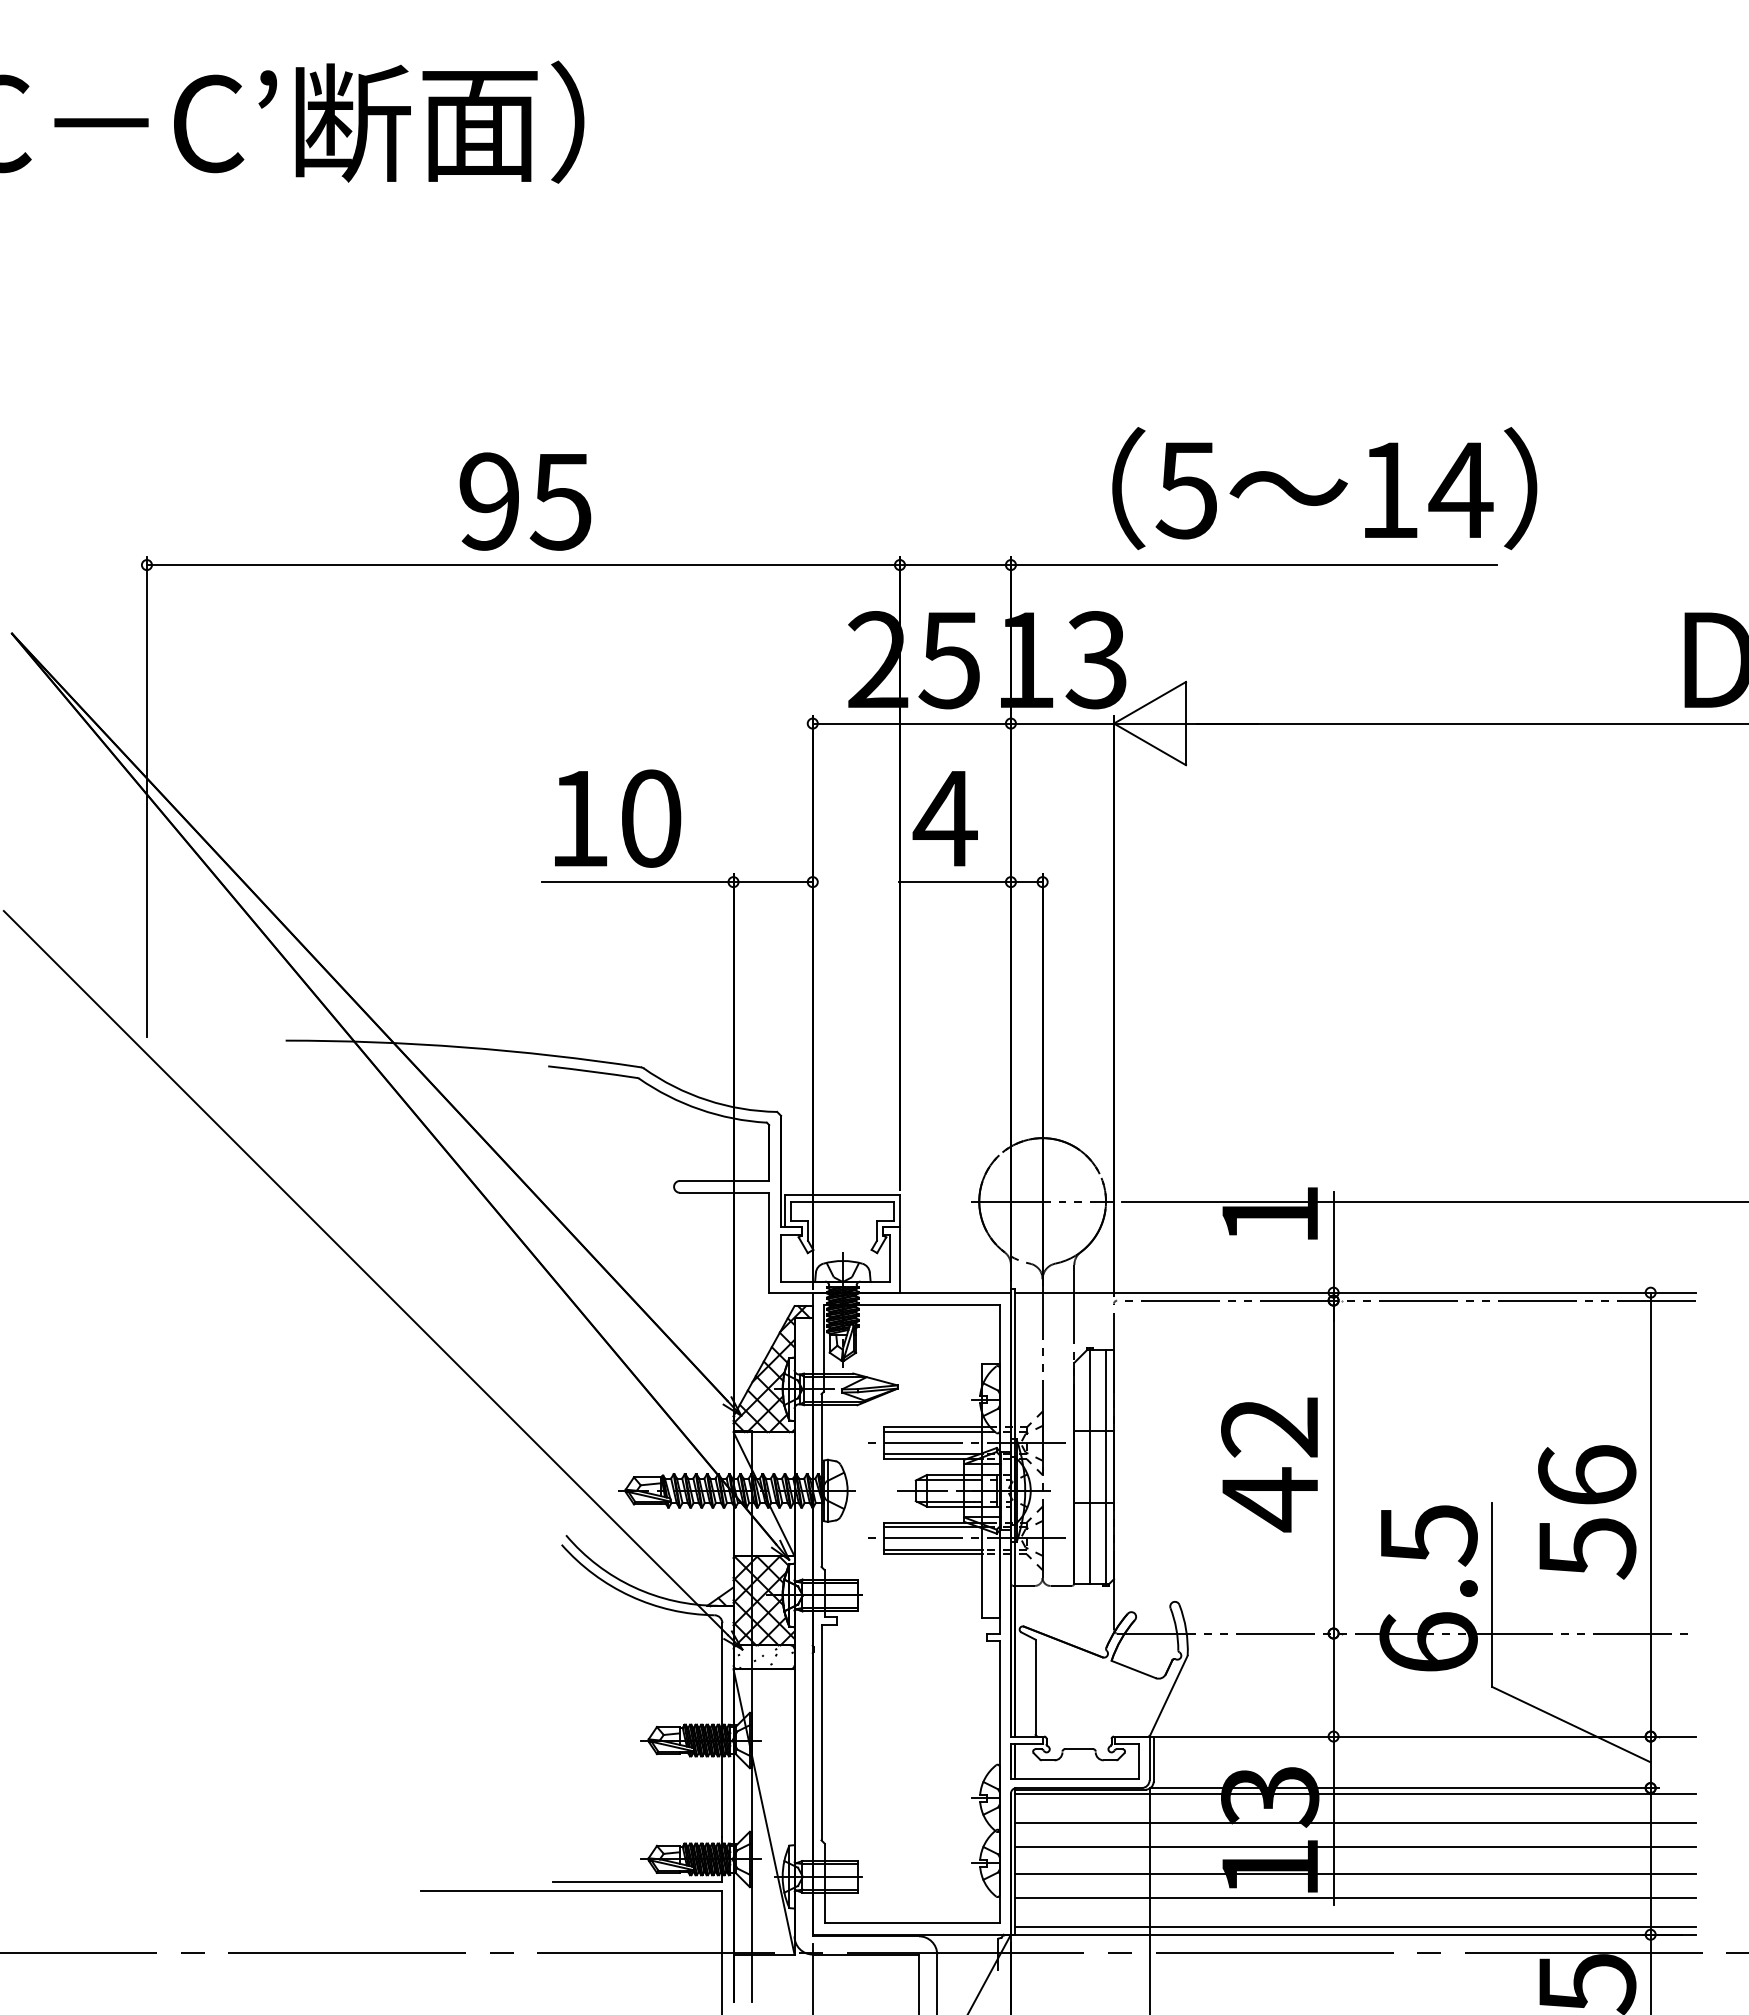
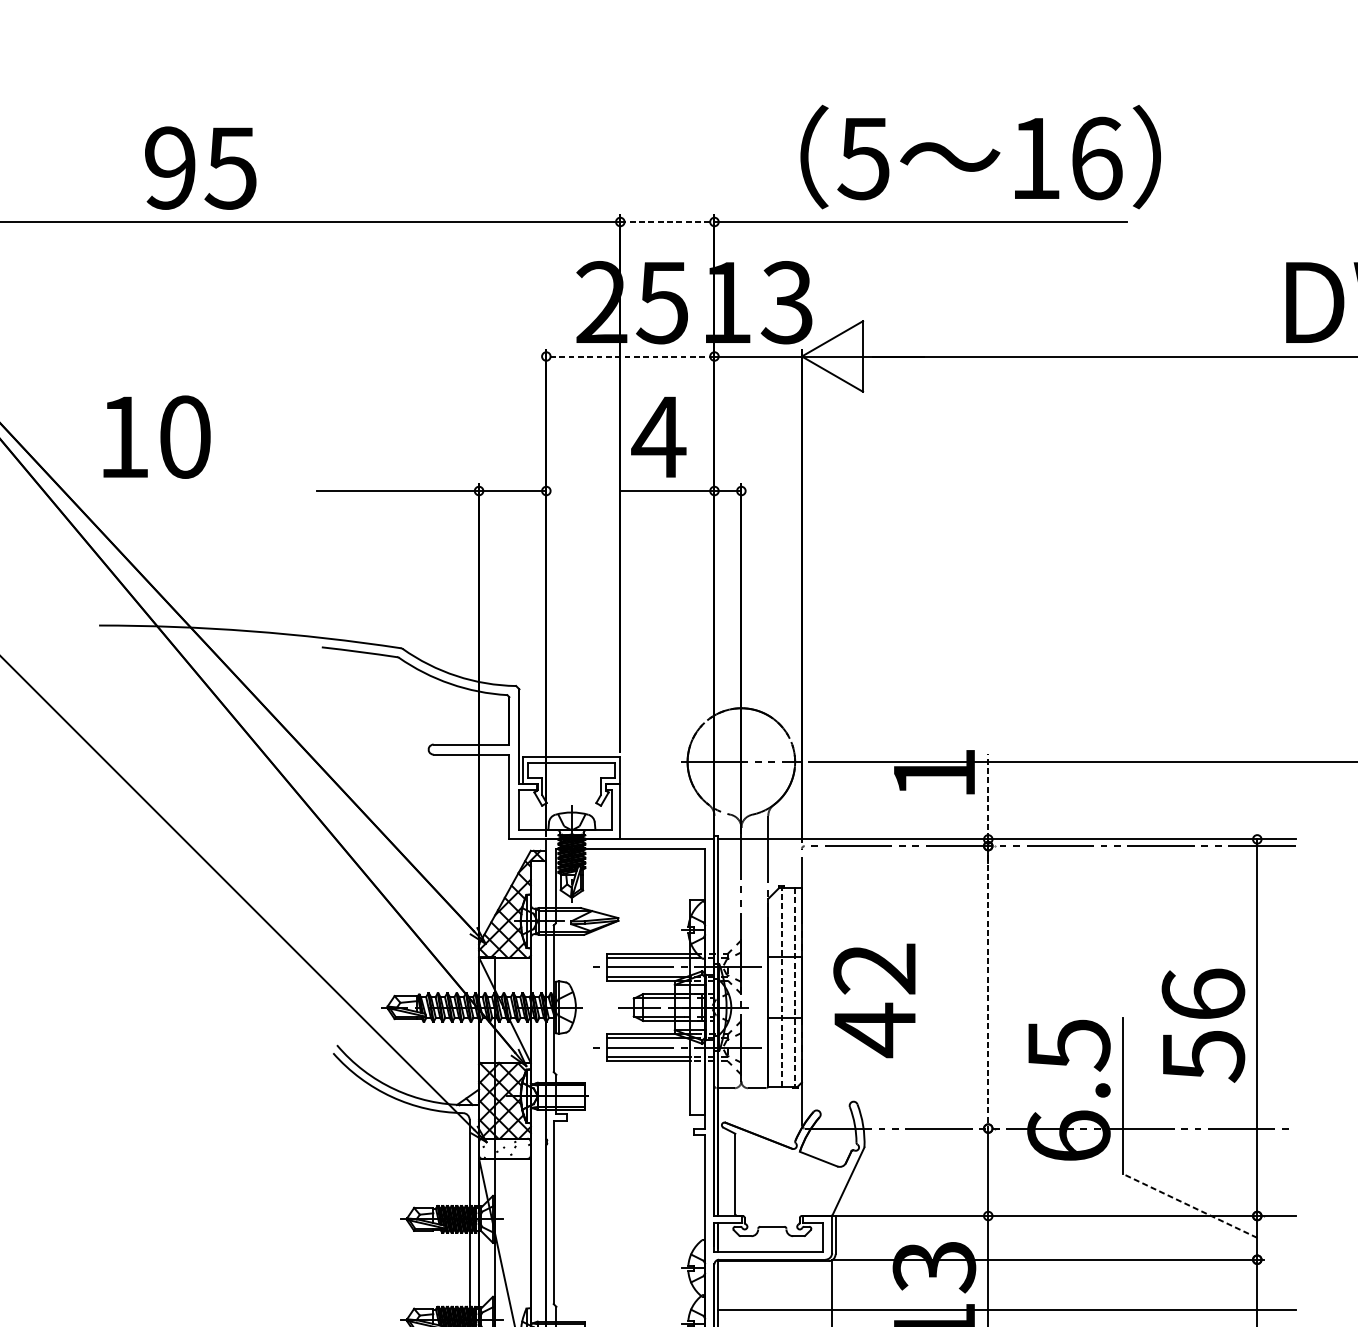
text: (1460, 490) -> (1095, 158), 14 -> 16
text: (525, 501) -> (200, 168), moved
line: (955, 565) -> (667, 222), solid -> dashed
line: (911, 723) -> (630, 356), solid -> dashed
text: (618, 818) -> (157, 437), moved
line: (1333, 1241) -> (988, 795), solid -> dashed
text: (1269, 1464) -> (874, 1000), moved
line: (1090, 1466) -> (781, 986), solid -> dashed
line: (1333, 1467) -> (988, 987), solid -> dashed
line: (1106, 1468) -> (795, 988), solid -> dashed
line: (1571, 1724) -> (1190, 1205), solid -> dashed
line: (1354, 1794) -> (1005, 1265), removed
line: (1354, 1822) -> (1005, 1288), removed

